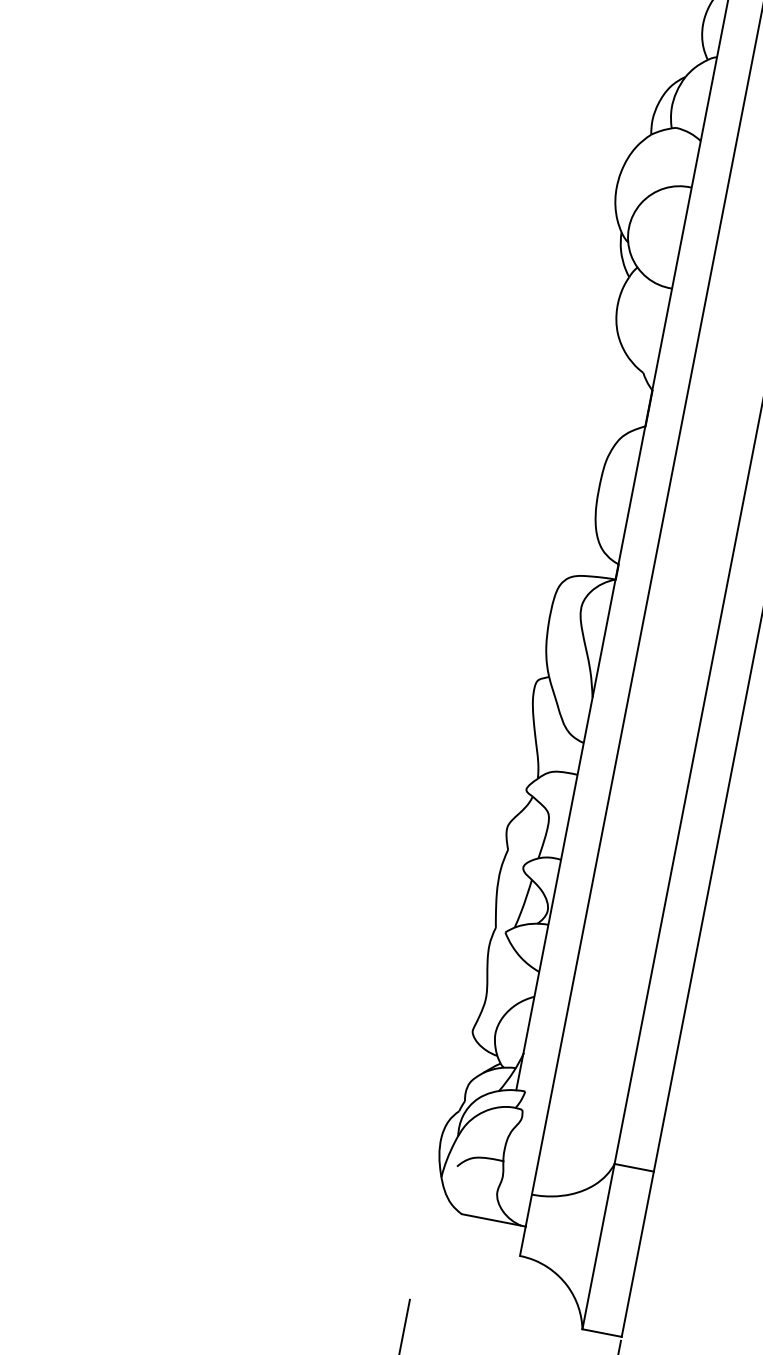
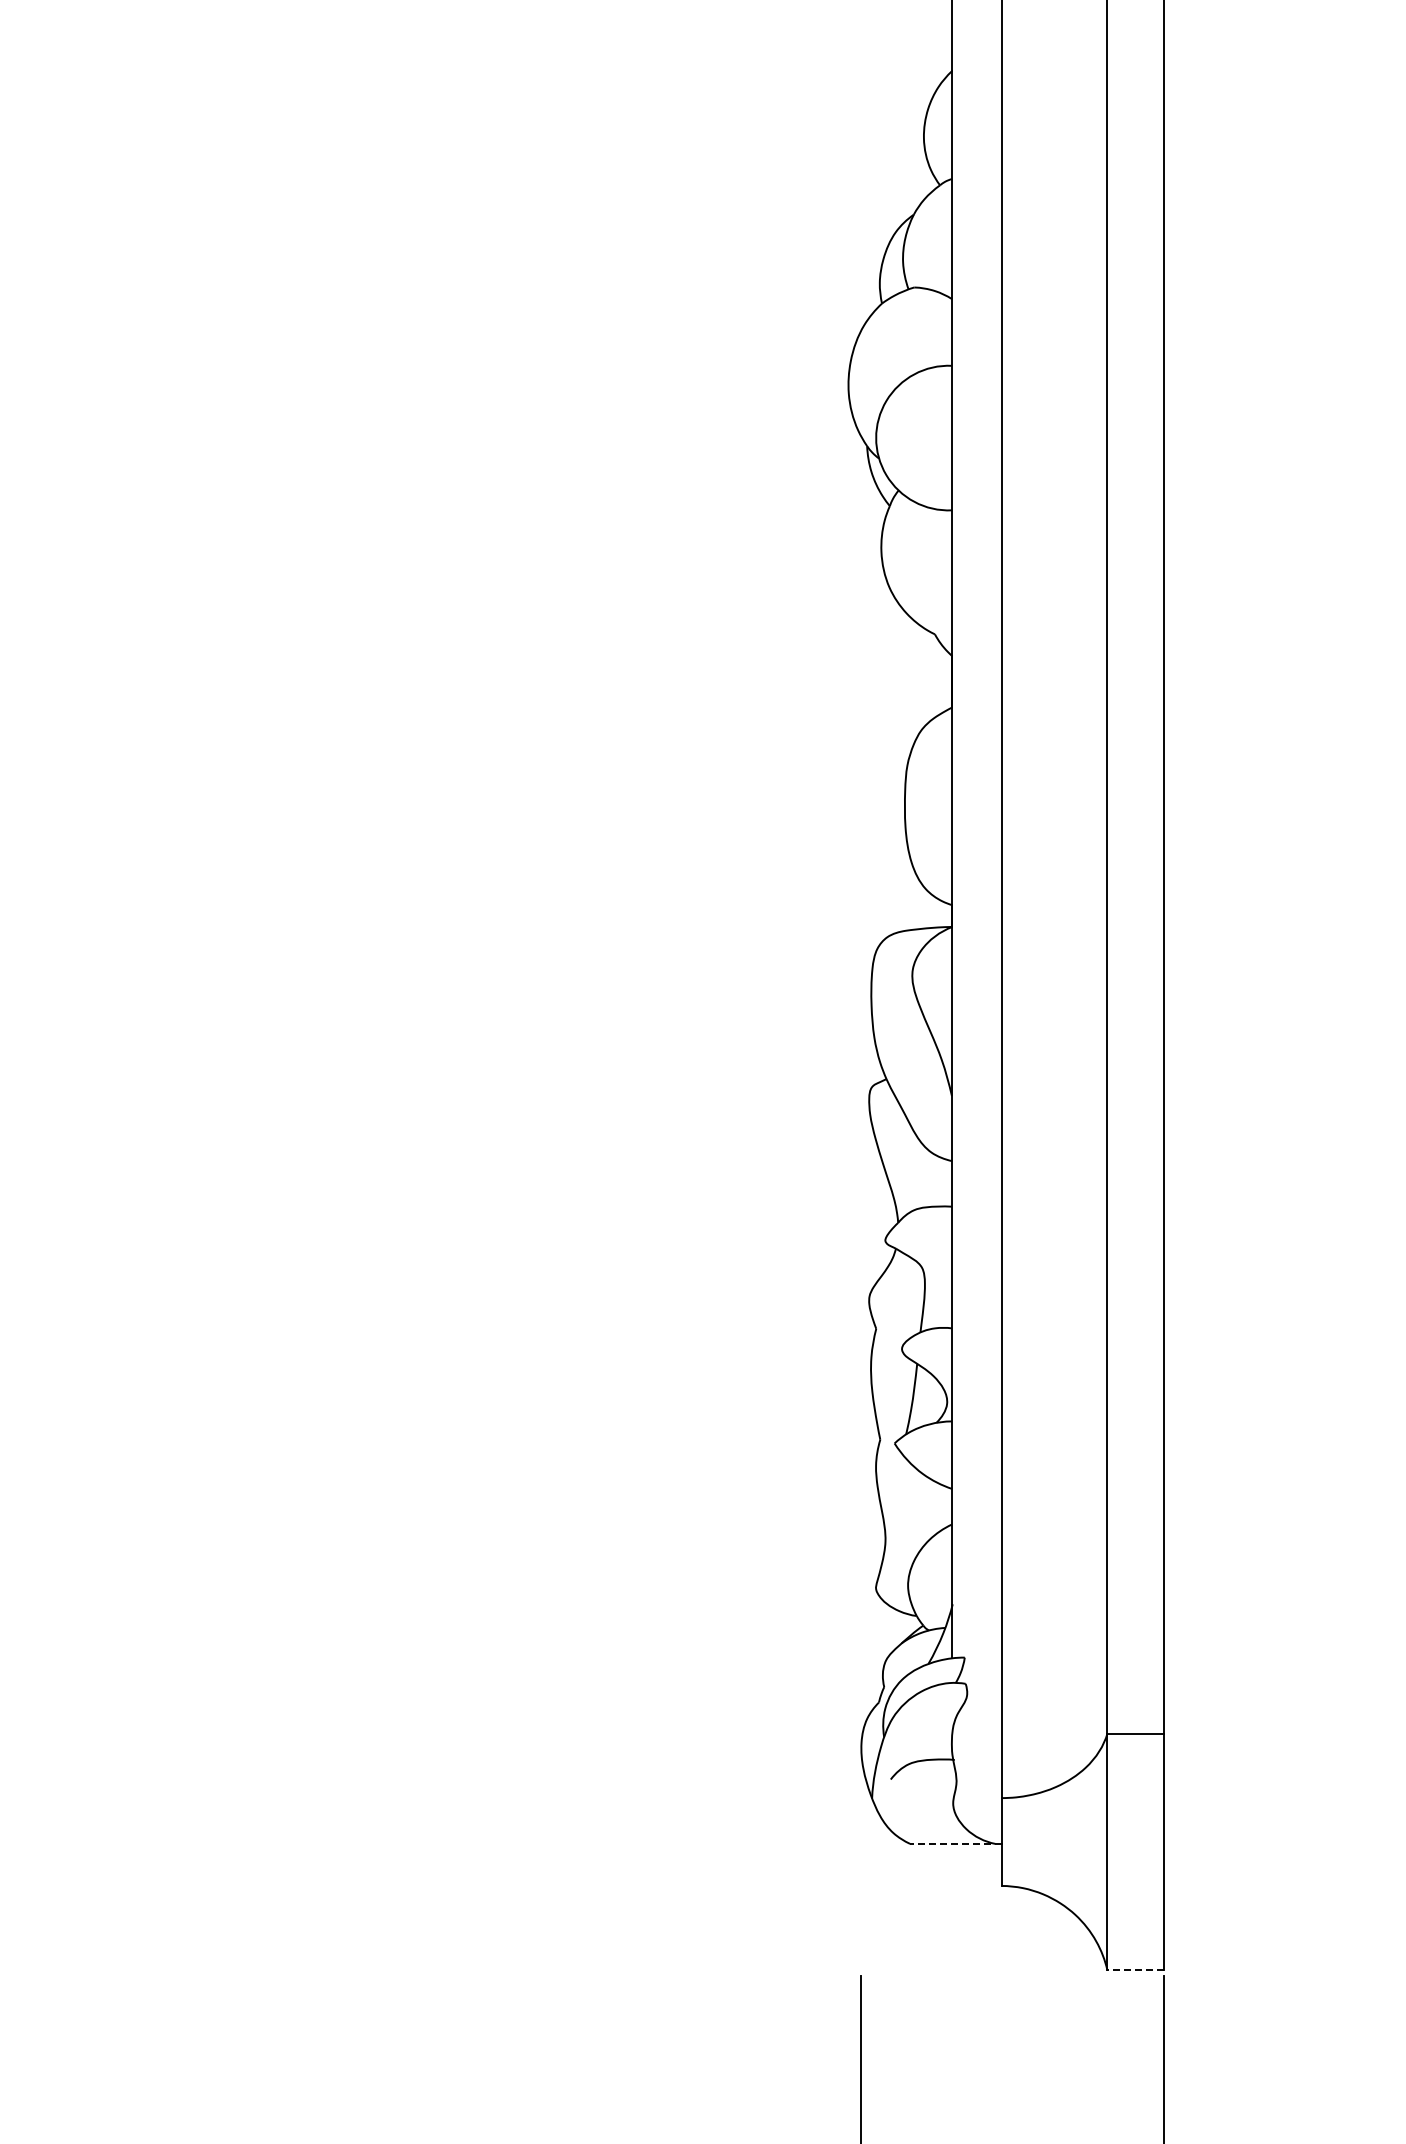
line: (493, 1220) -> (955, 1843), solid -> dashed
line: (602, 1333) -> (1135, 1970), solid -> dashed

